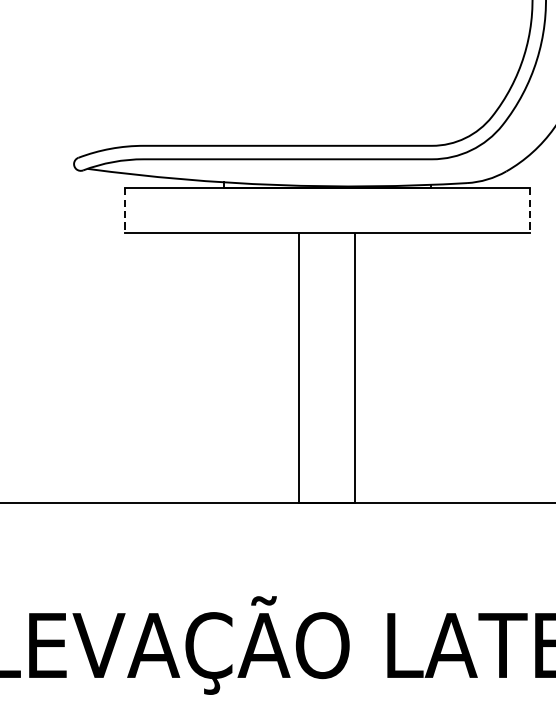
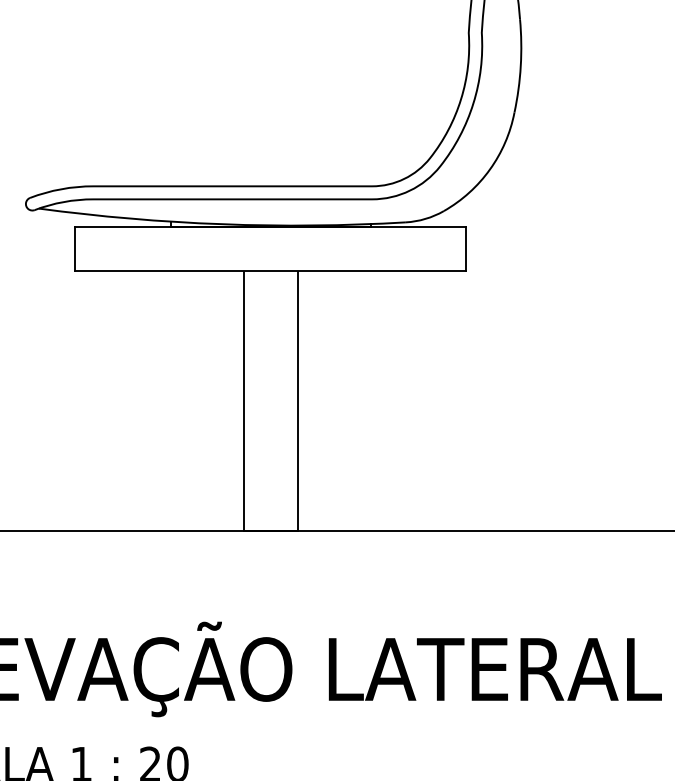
line: (125, 211) -> (75, 249), dashed -> solid
line: (529, 211) -> (466, 249), dashed -> solid

